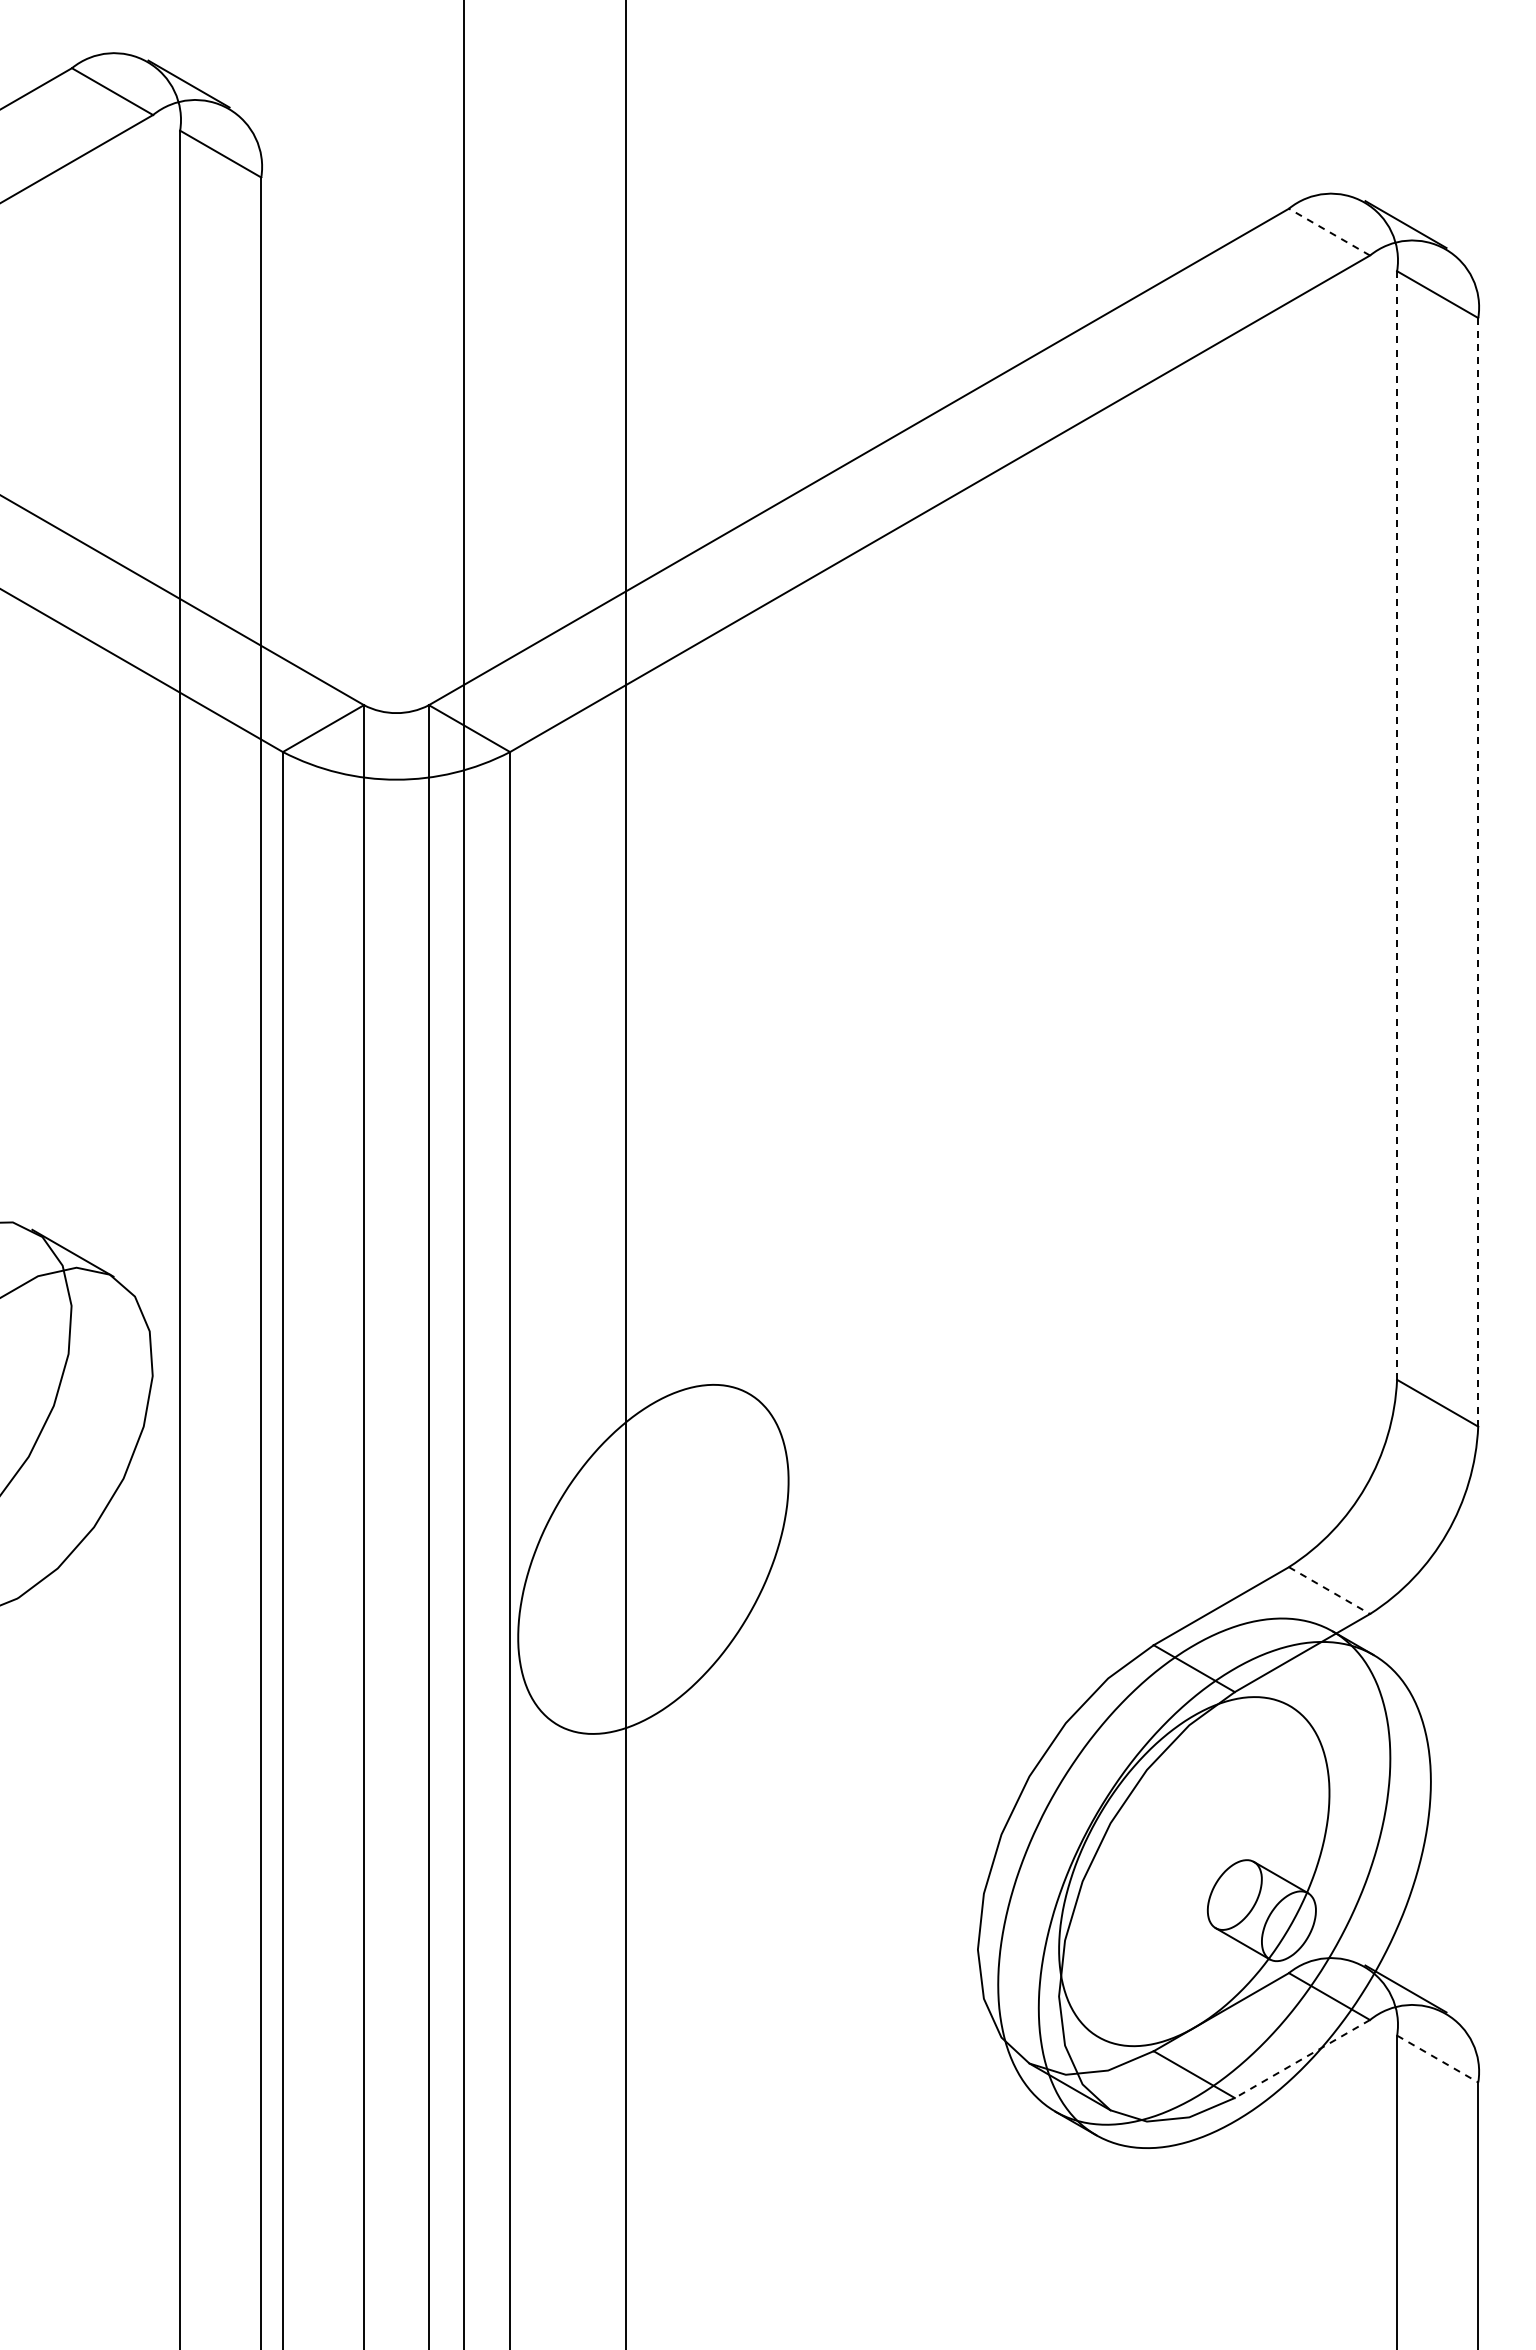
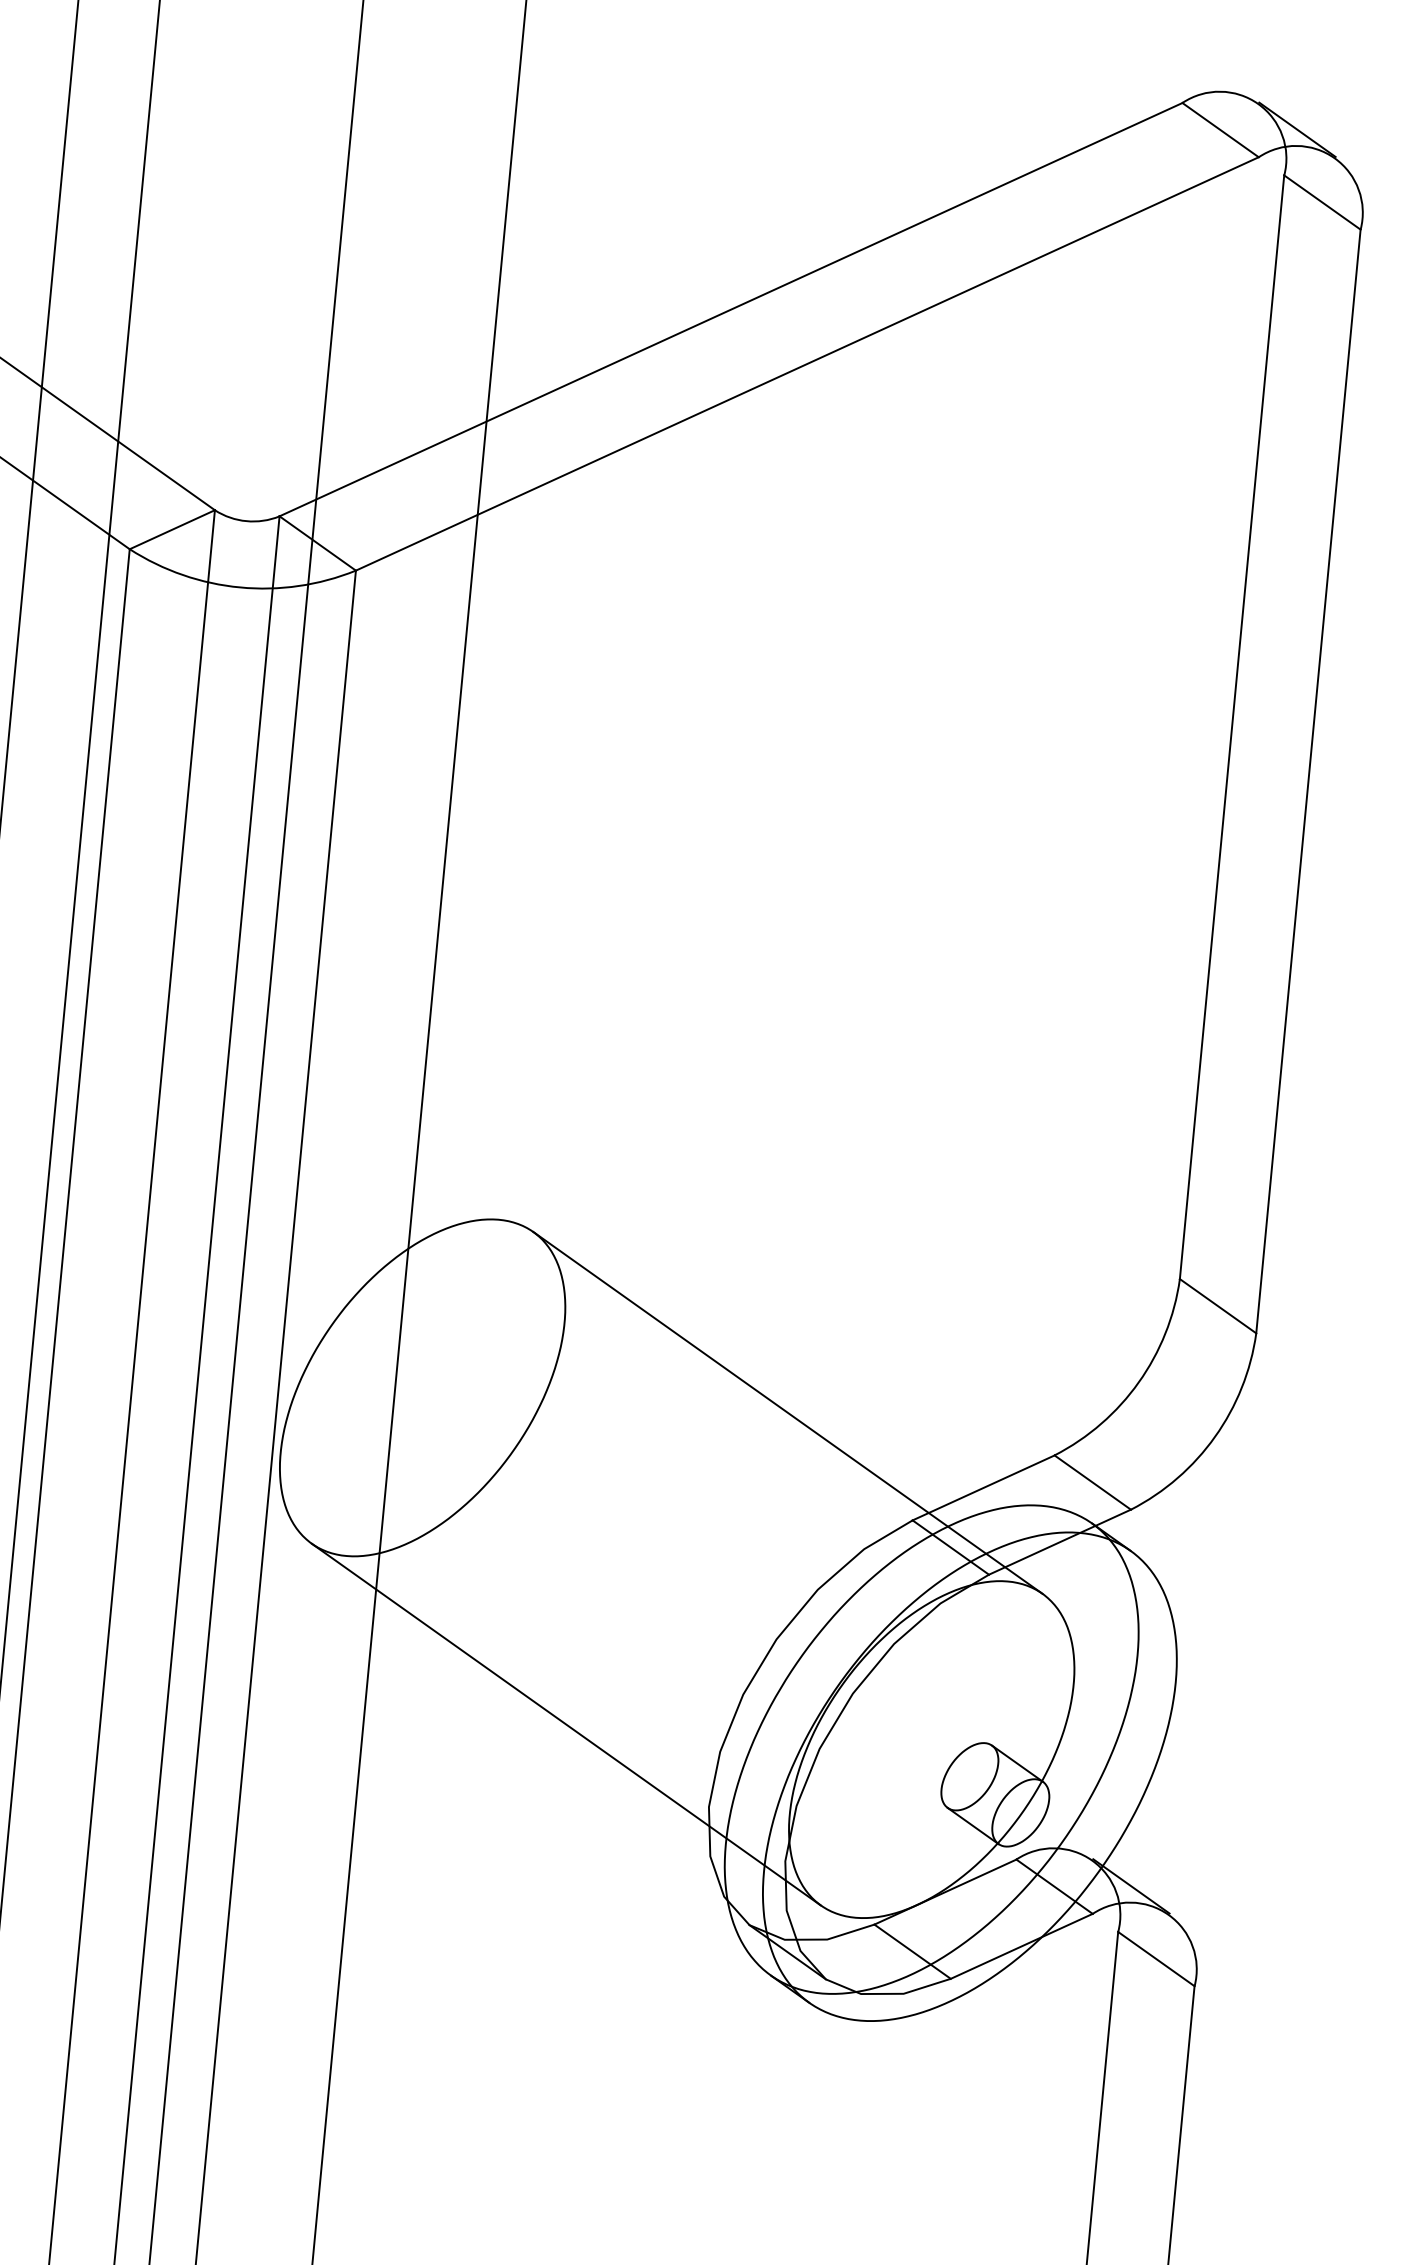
line: (1329, 232) -> (1220, 130), dashed -> solid
line: (1397, 825) -> (1232, 727), dashed -> solid
line: (1478, 871) -> (1308, 780), dashed -> solid
line: (1019, 1549) -> (788, 1412), added
line: (1329, 1590) -> (1092, 1482), dashed -> solid
line: (827, 1881) -> (565, 1724), added
line: (1302, 2059) -> (1021, 1946), dashed -> solid
line: (1437, 2059) -> (1156, 1959), dashed -> solid

